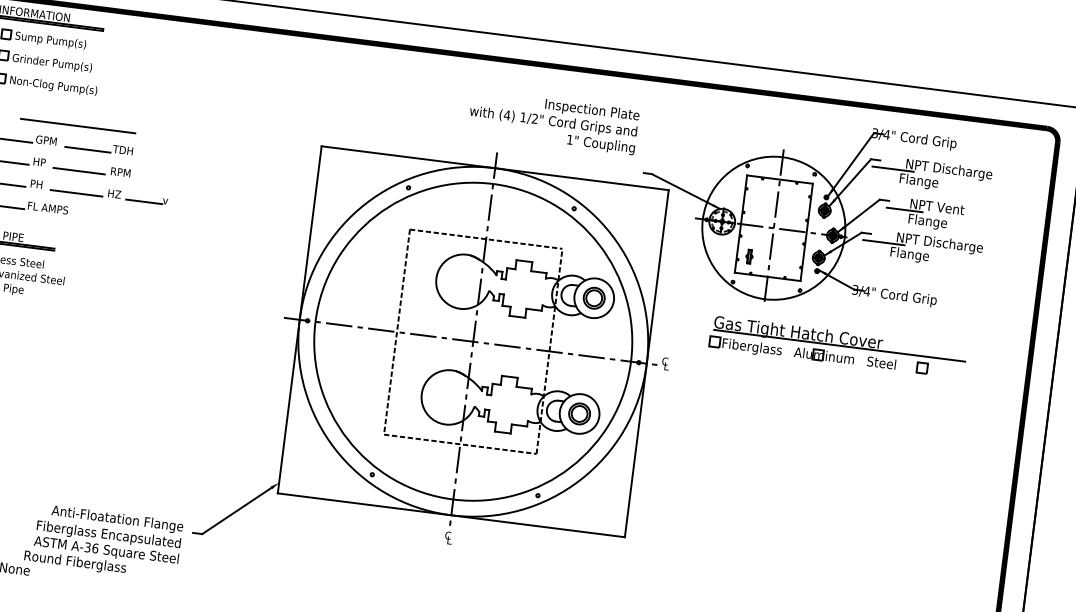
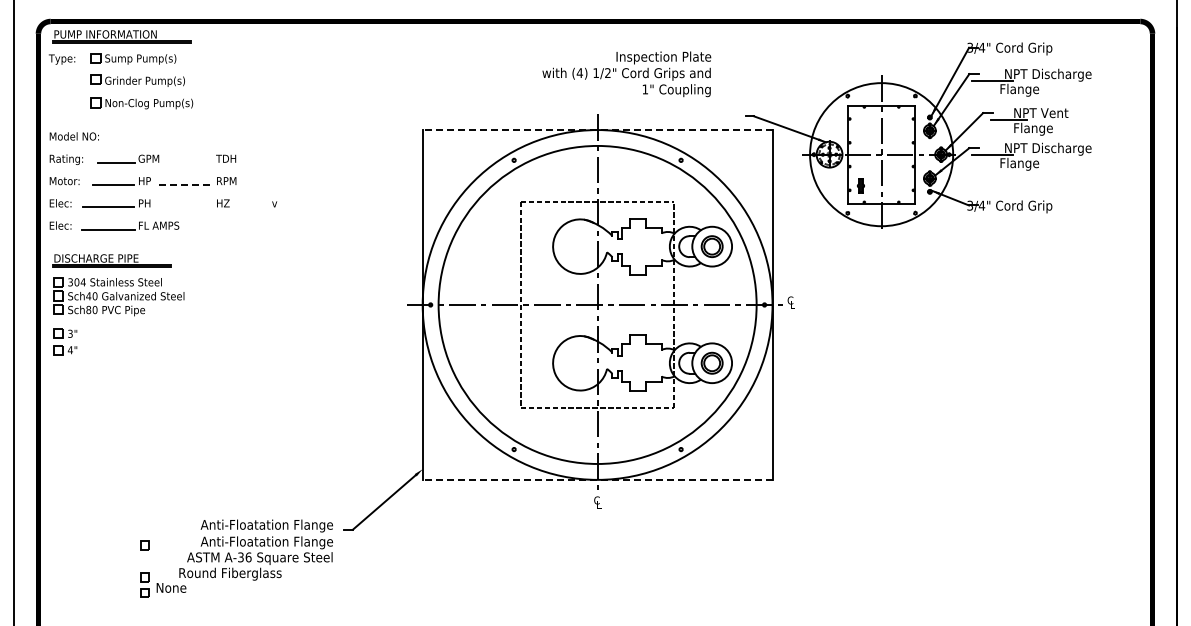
text: (553, 122) -> (626, 74), moved
line: (78, 126) -> (178, 140), removed
line: (87, 149) -> (190, 162), removed
line: (495, 168) -> (597, 130), solid -> dashed
line: (79, 171) -> (185, 185), solid -> dashed
line: (76, 193) -> (185, 207), removed
line: (144, 201) -> (253, 207), removed
part: (837, 347) -> (959, 265), removed
line: (451, 514) -> (597, 479), solid -> dashed
text: (109, 535) -> (260, 542), Fiberglass Encapsulated -> Anti-Floatation Flange

